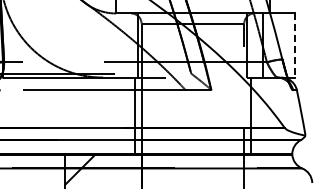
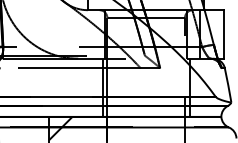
line: (295, 46) -> (223, 35), dashed -> solid

